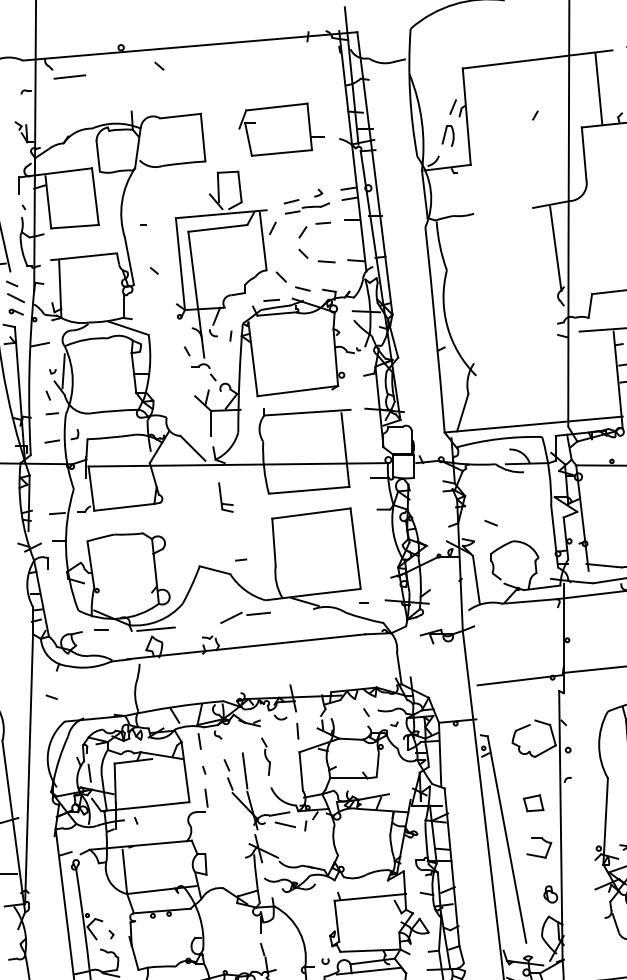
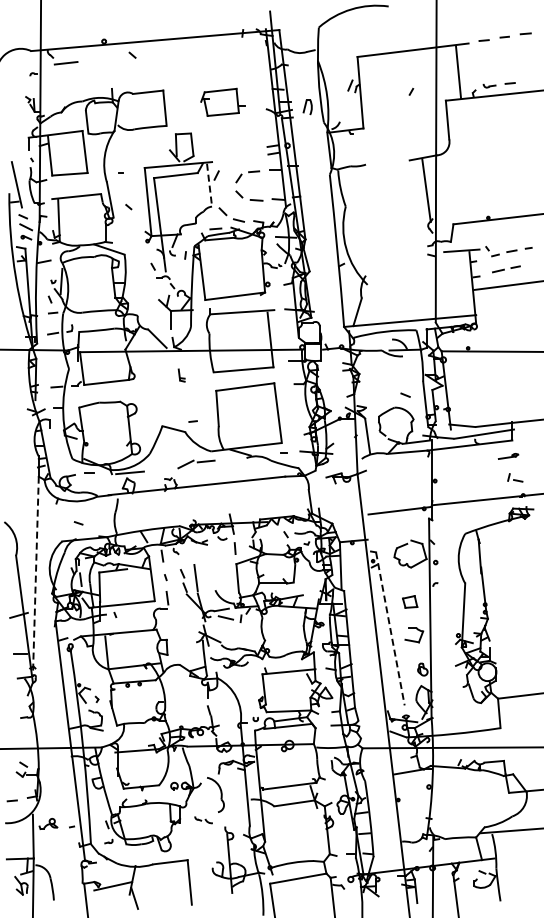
part: (280, 129) -> (222, 102), size x0.7
part: (447, 136) -> (307, 107), moved
part: (306, 201) -> (241, 155), removed
line: (263, 241) -> (209, 185), solid -> dashed
part: (225, 497) -> (181, 375), size x0.6
line: (491, 522) -> (405, 394), moved
line: (51, 697) -> (78, 523), moved
part: (265, 756) -> (211, 567), removed
line: (28, 770) -> (35, 577), solid -> dashed
line: (507, 839) -> (390, 628), solid -> dashed

